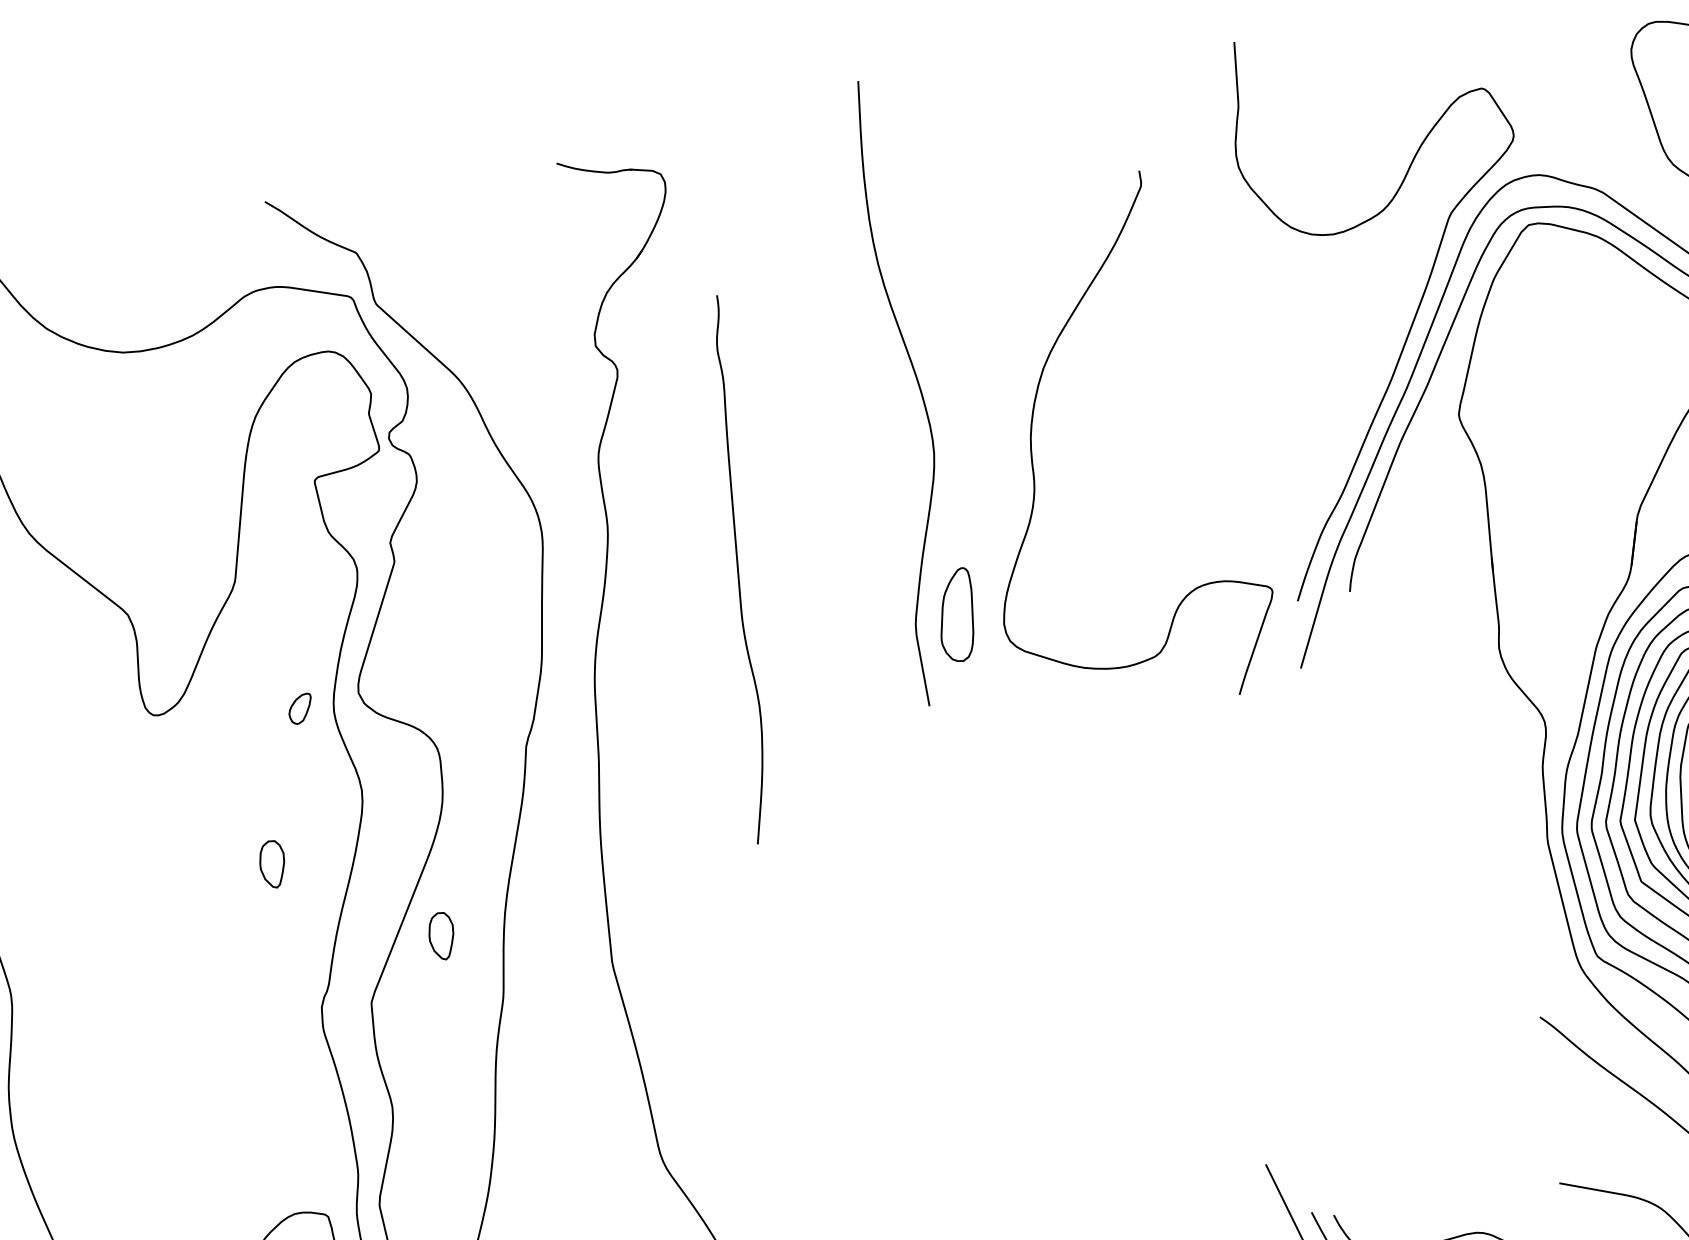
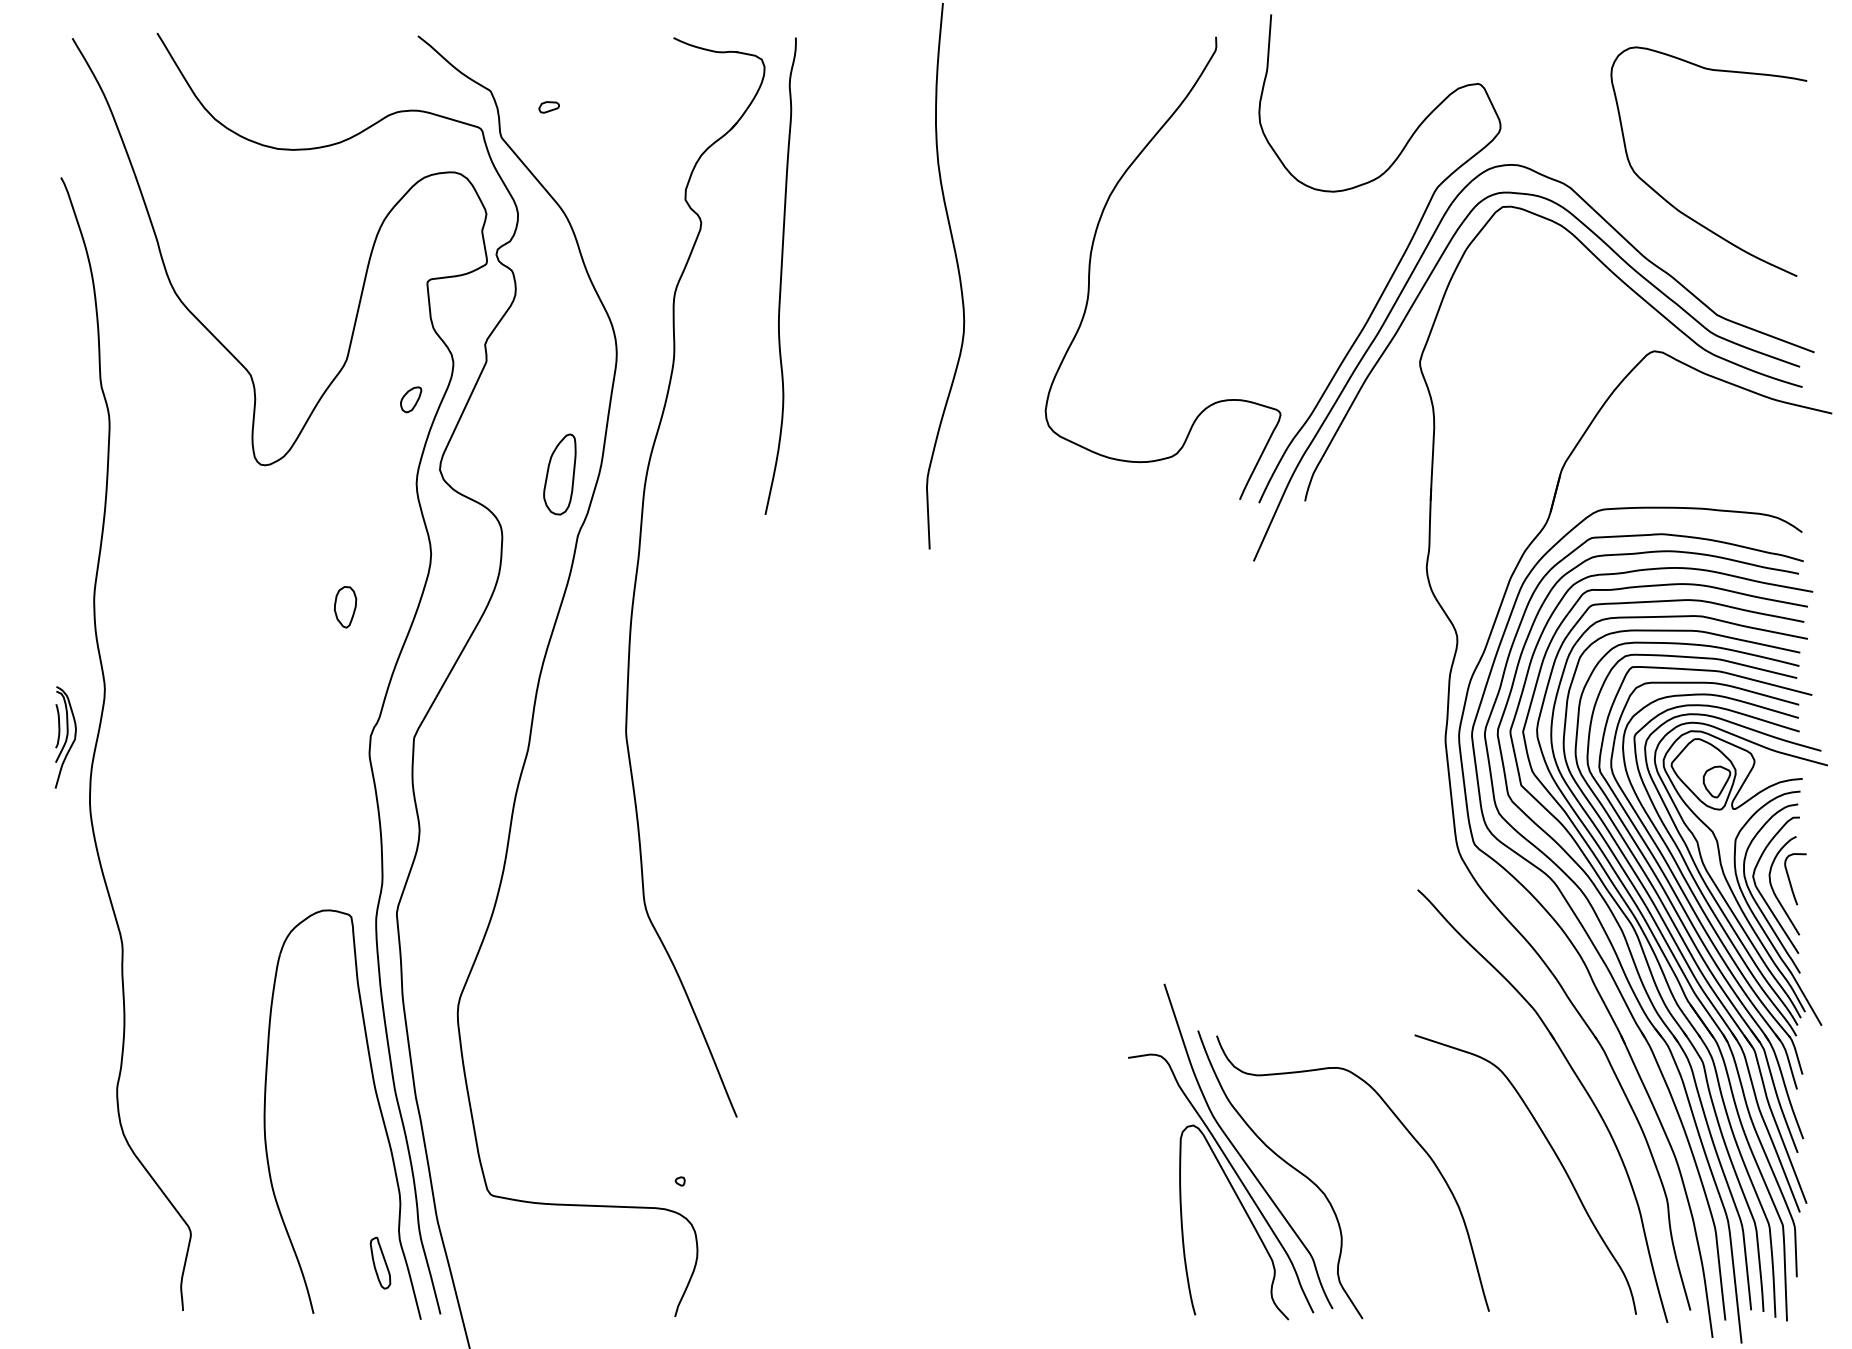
part: (424, 262) -> (548, 107), added
curve: (1032, 444) -> (1091, 259), moved
curve: (737, 569) -> (780, 275), moved
part: (956, 615) -> (559, 474), moved
part: (300, 708) -> (411, 399), moved
part: (441, 936) -> (482, 689), removed

